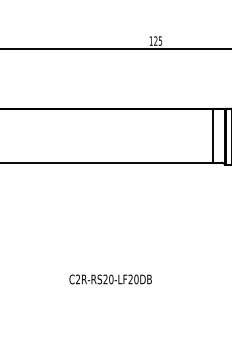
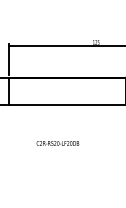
text: (109, 279) -> (57, 143), moved

